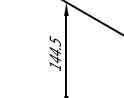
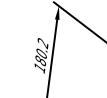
text: (54, 49) -> (41, 51), 144.5 -> 180.2

